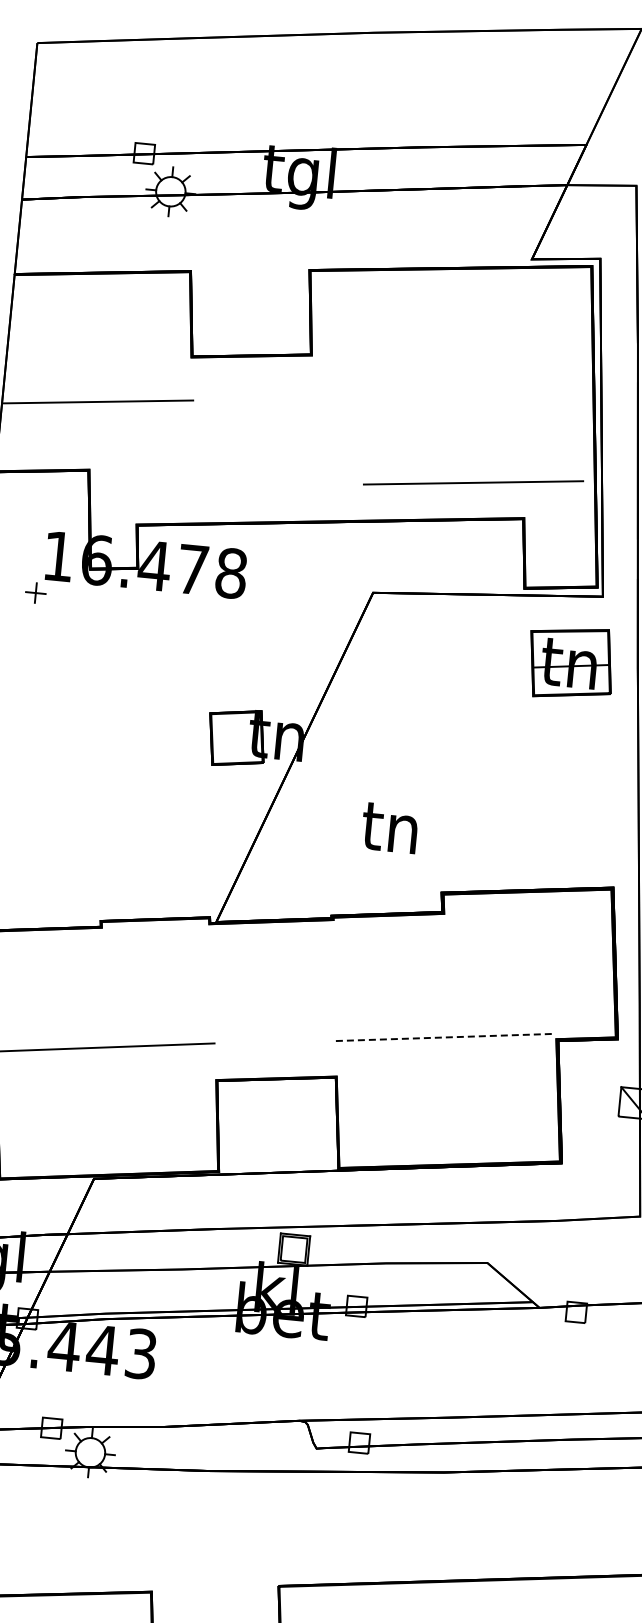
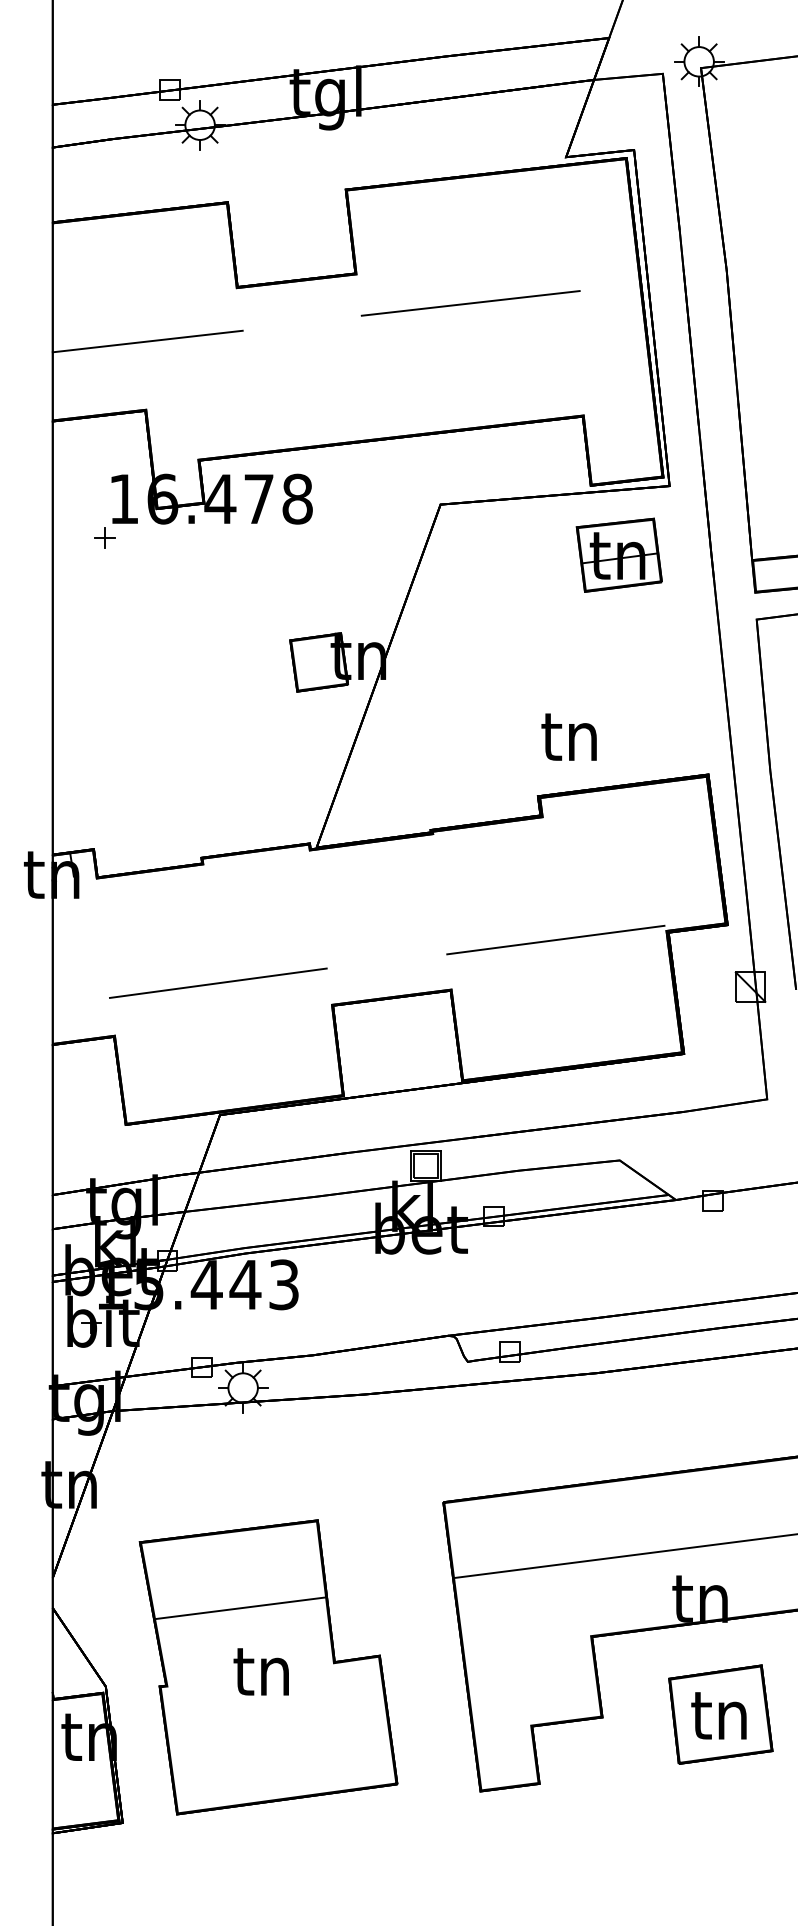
line: (473, 482) -> (470, 303), moved
part: (570, 662) -> (618, 554), moved
text: (389, 827) -> (568, 736), moved
line: (444, 1037) -> (555, 940), dashed -> solid

